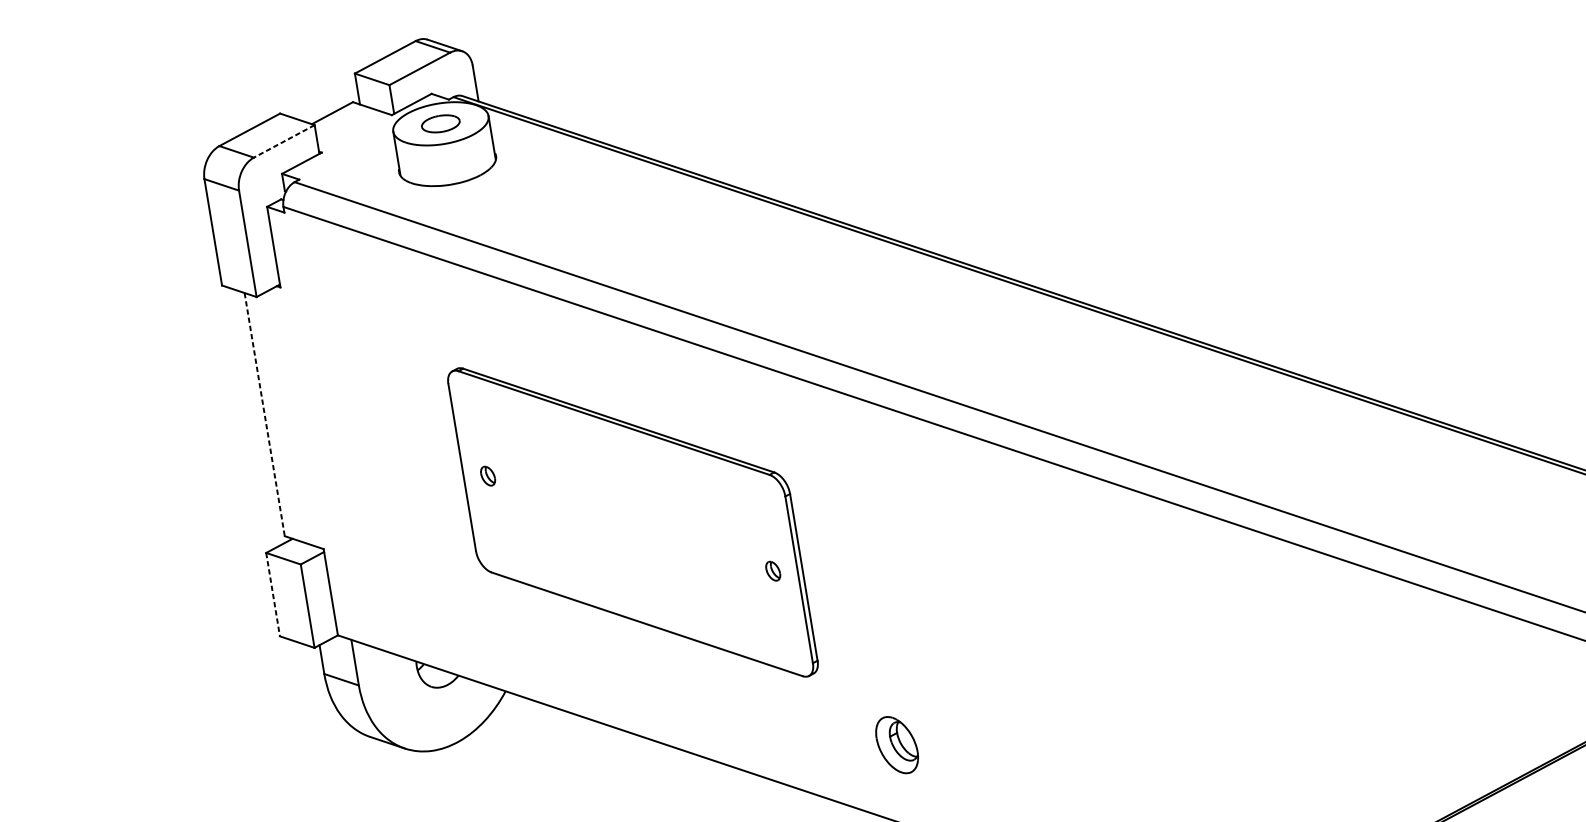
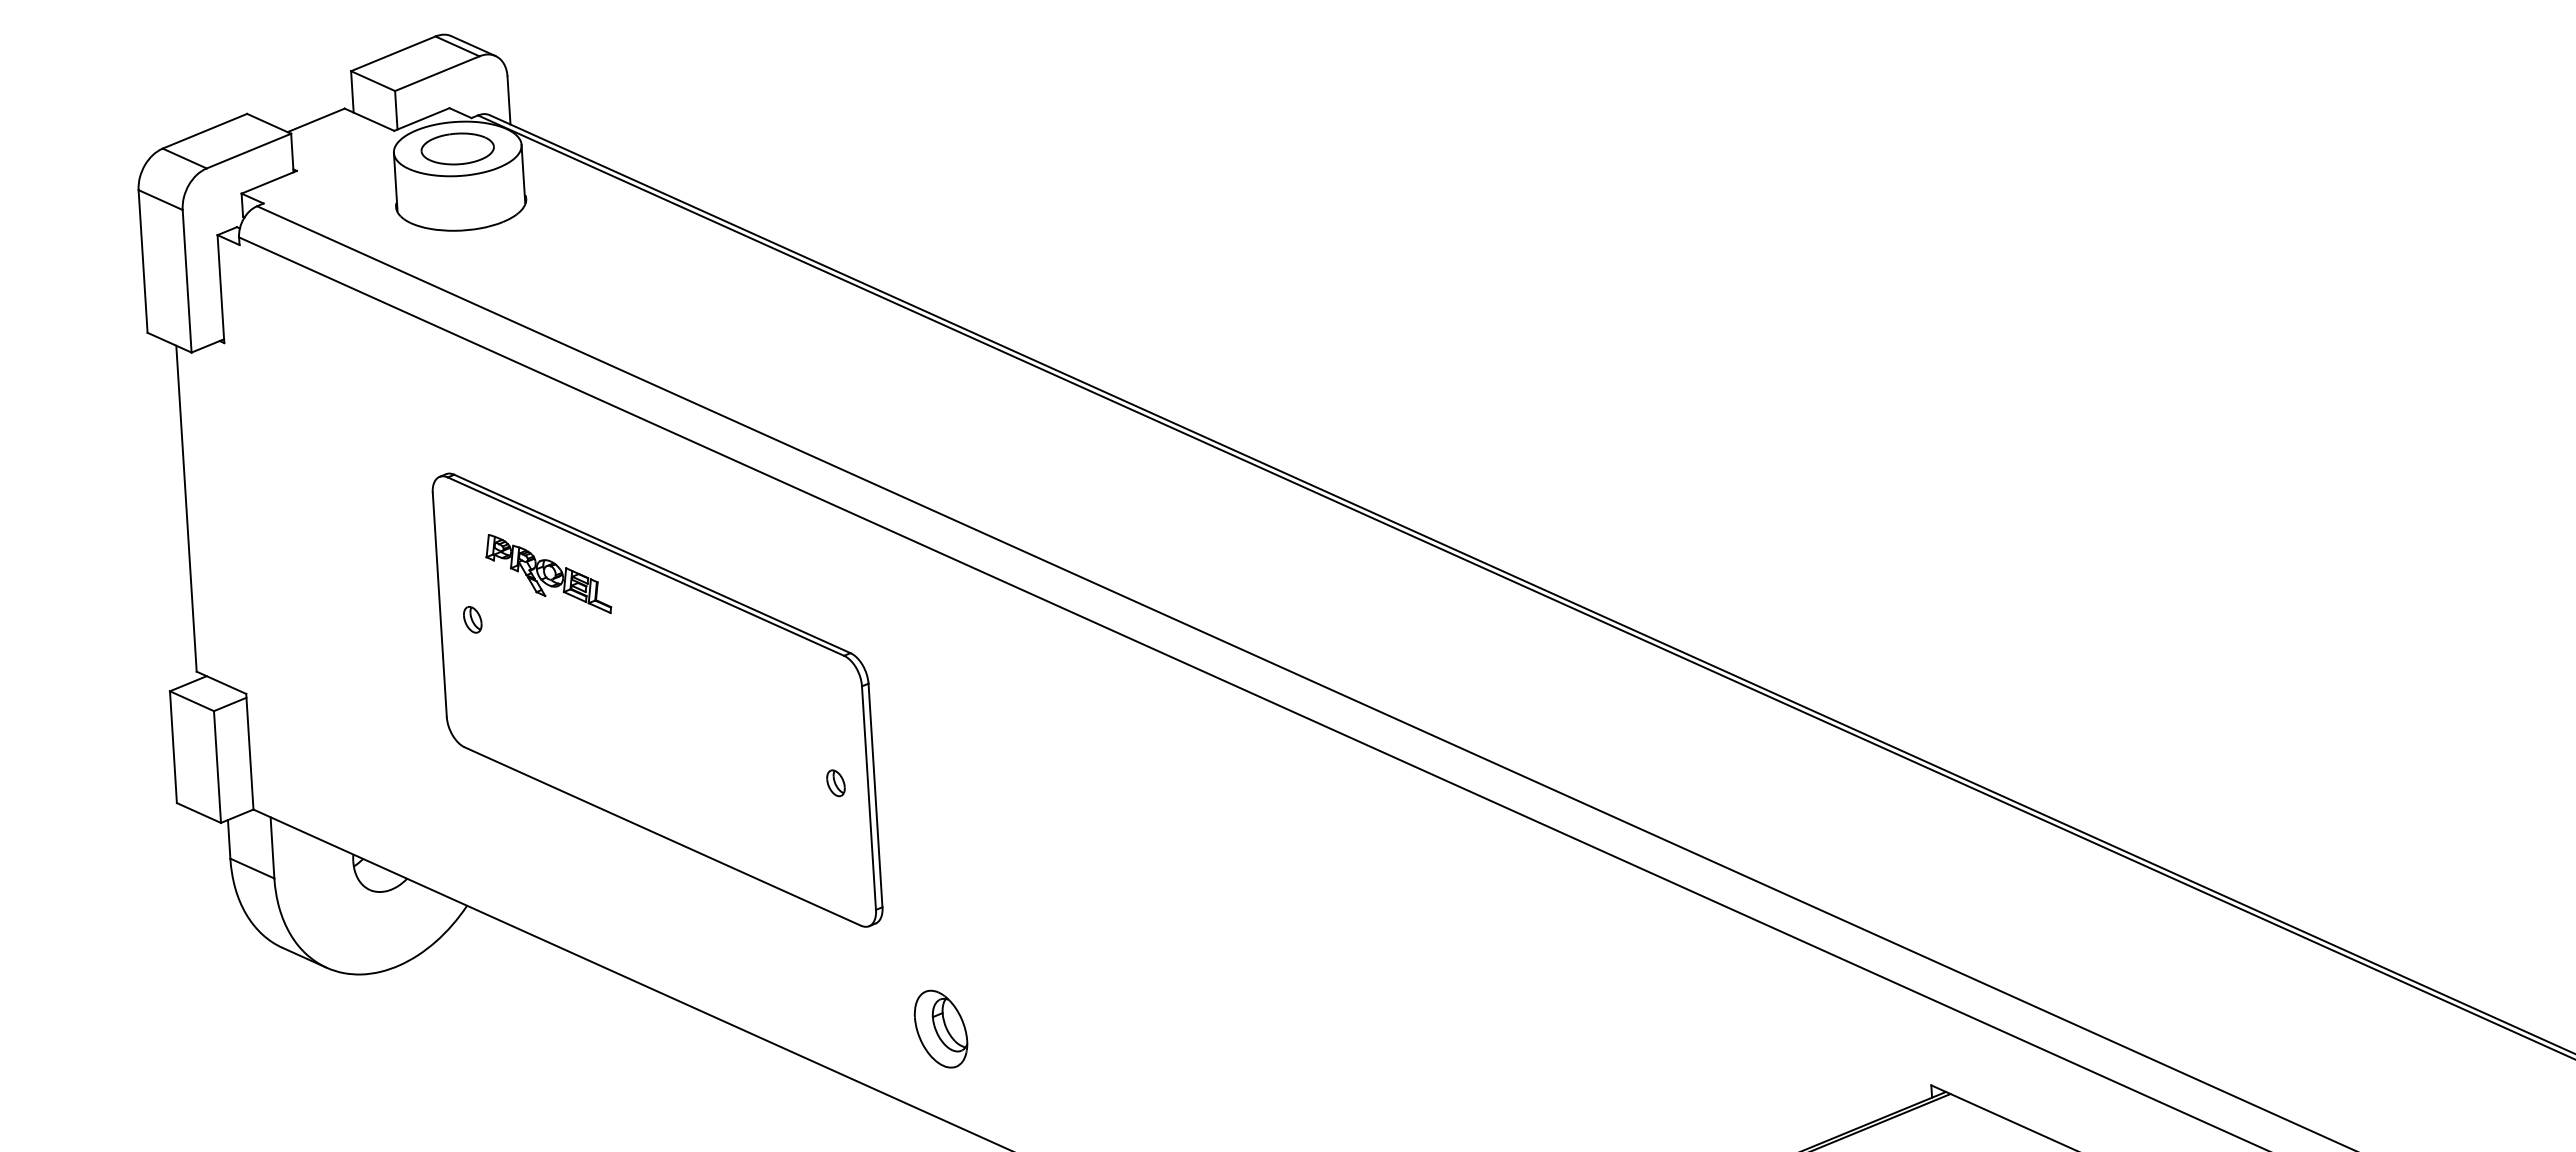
part: (440, 123) -> (457, 148), size x1.43
line: (284, 141) -> (248, 151), dashed -> solid
line: (264, 415) -> (186, 509), dashed -> solid
part: (541, 435) -> (548, 573), added
line: (273, 594) -> (173, 747), dashed -> solid
part: (896, 744) -> (940, 1028), moved

